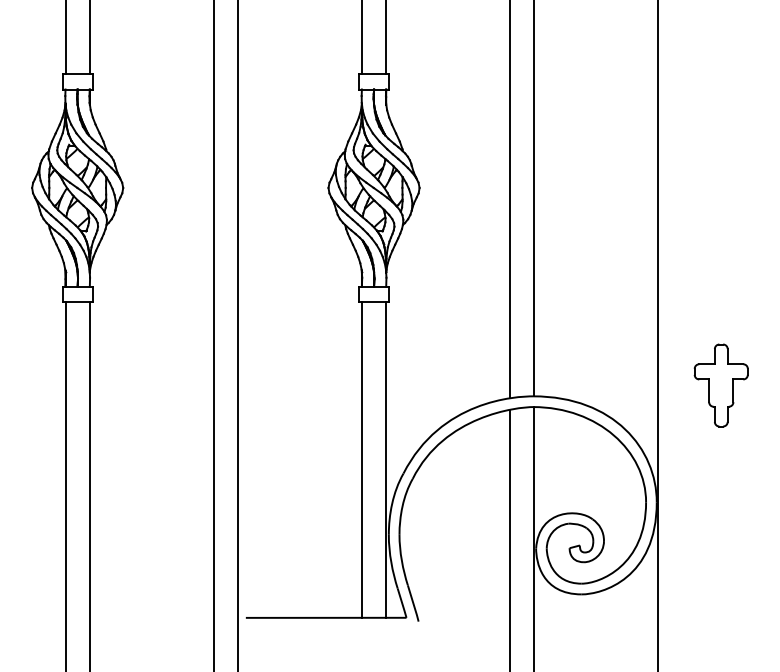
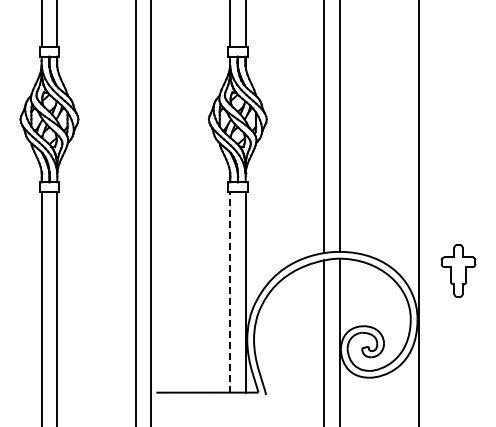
part: (721, 384) -> (458, 270), moved
line: (362, 458) -> (230, 291), solid -> dashed

